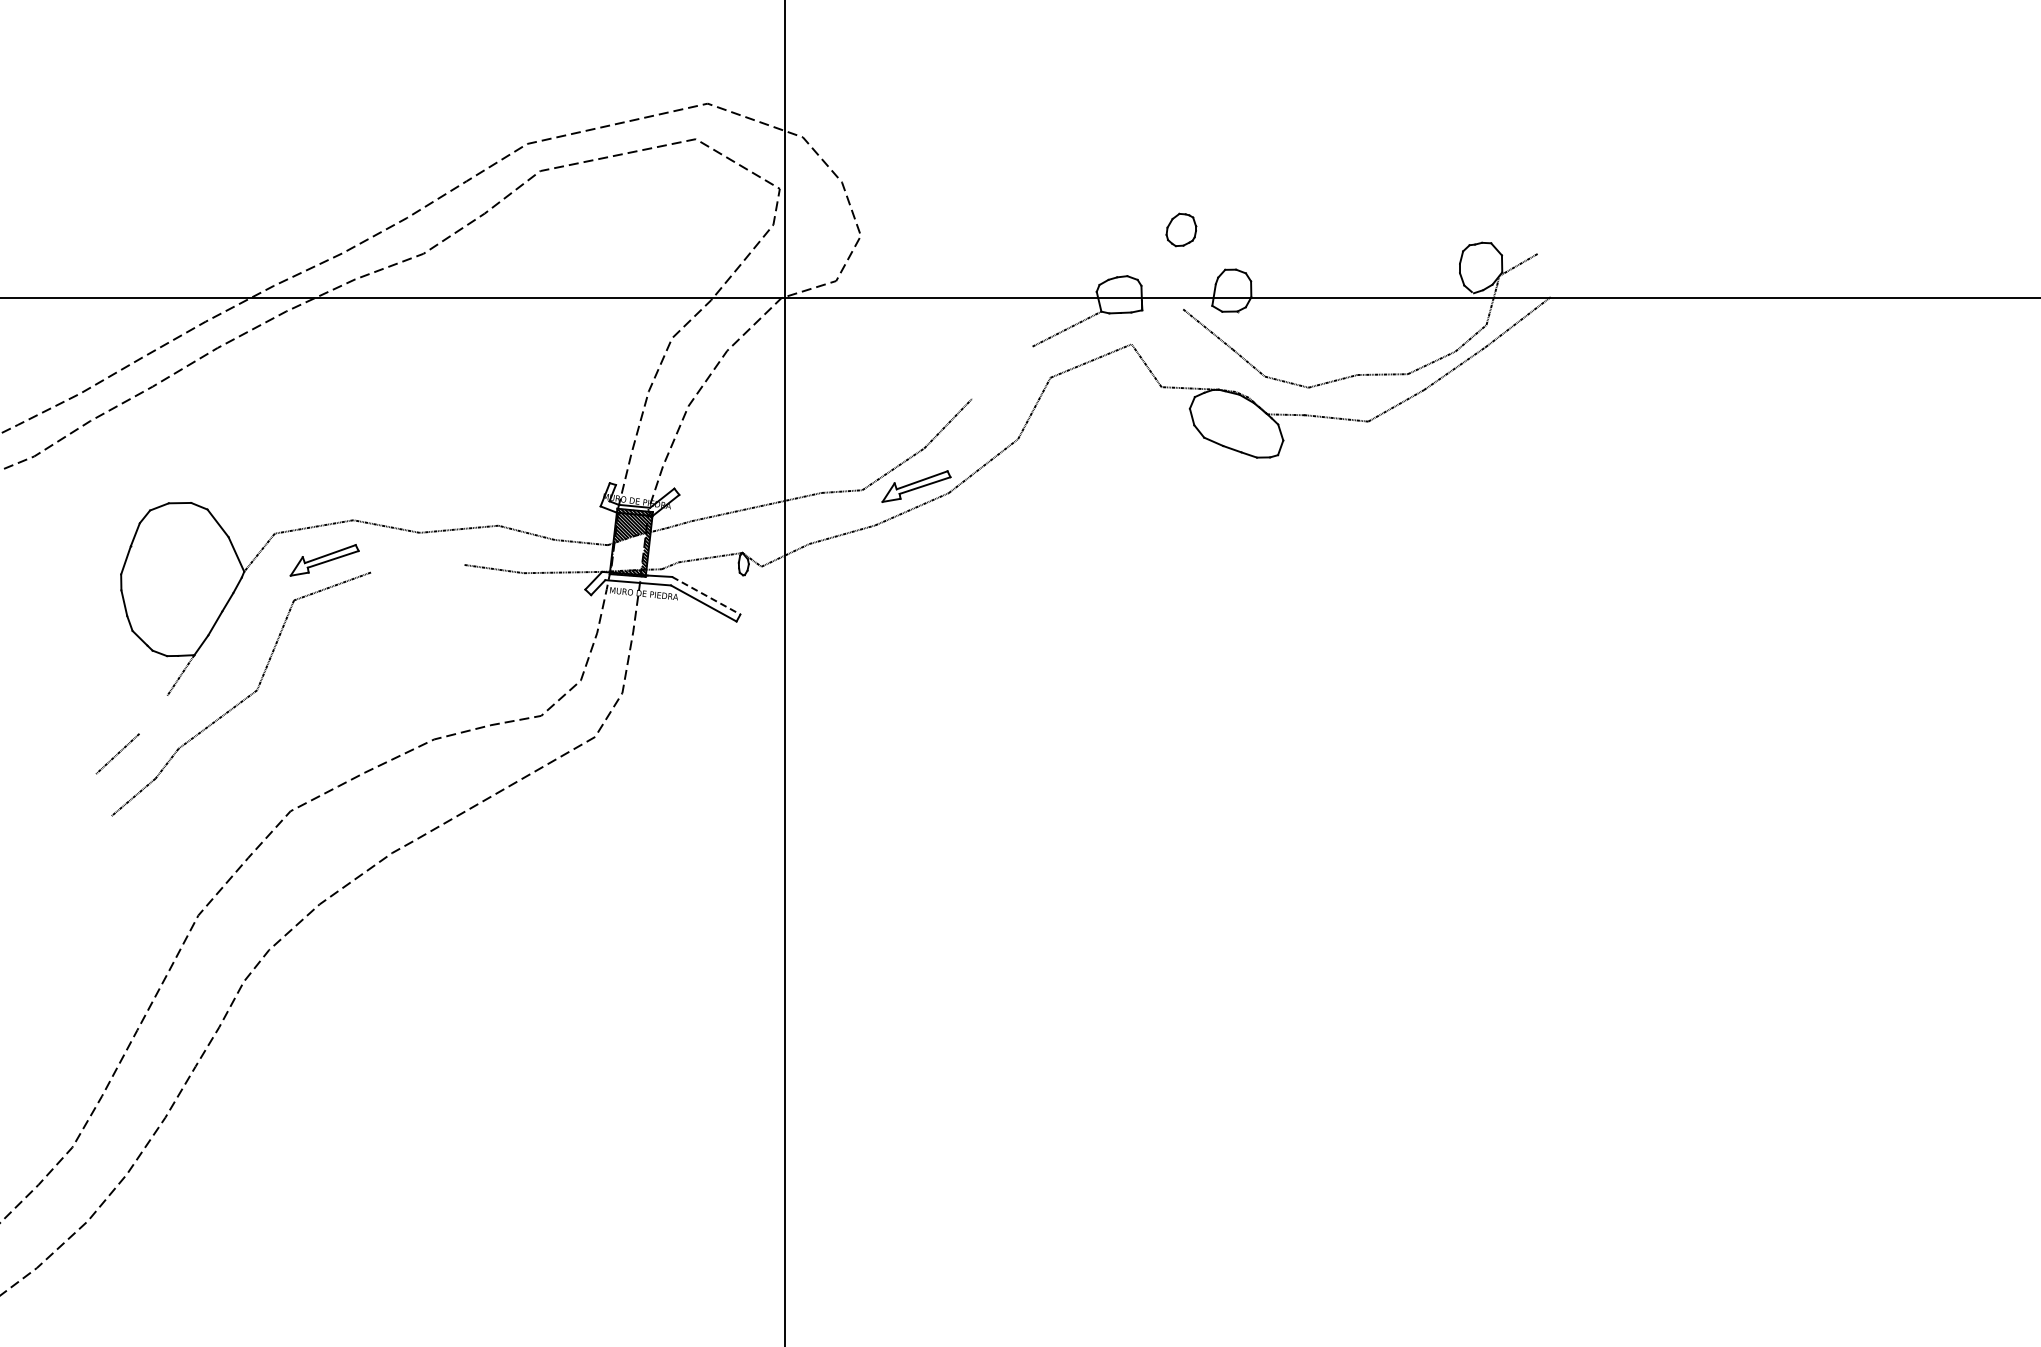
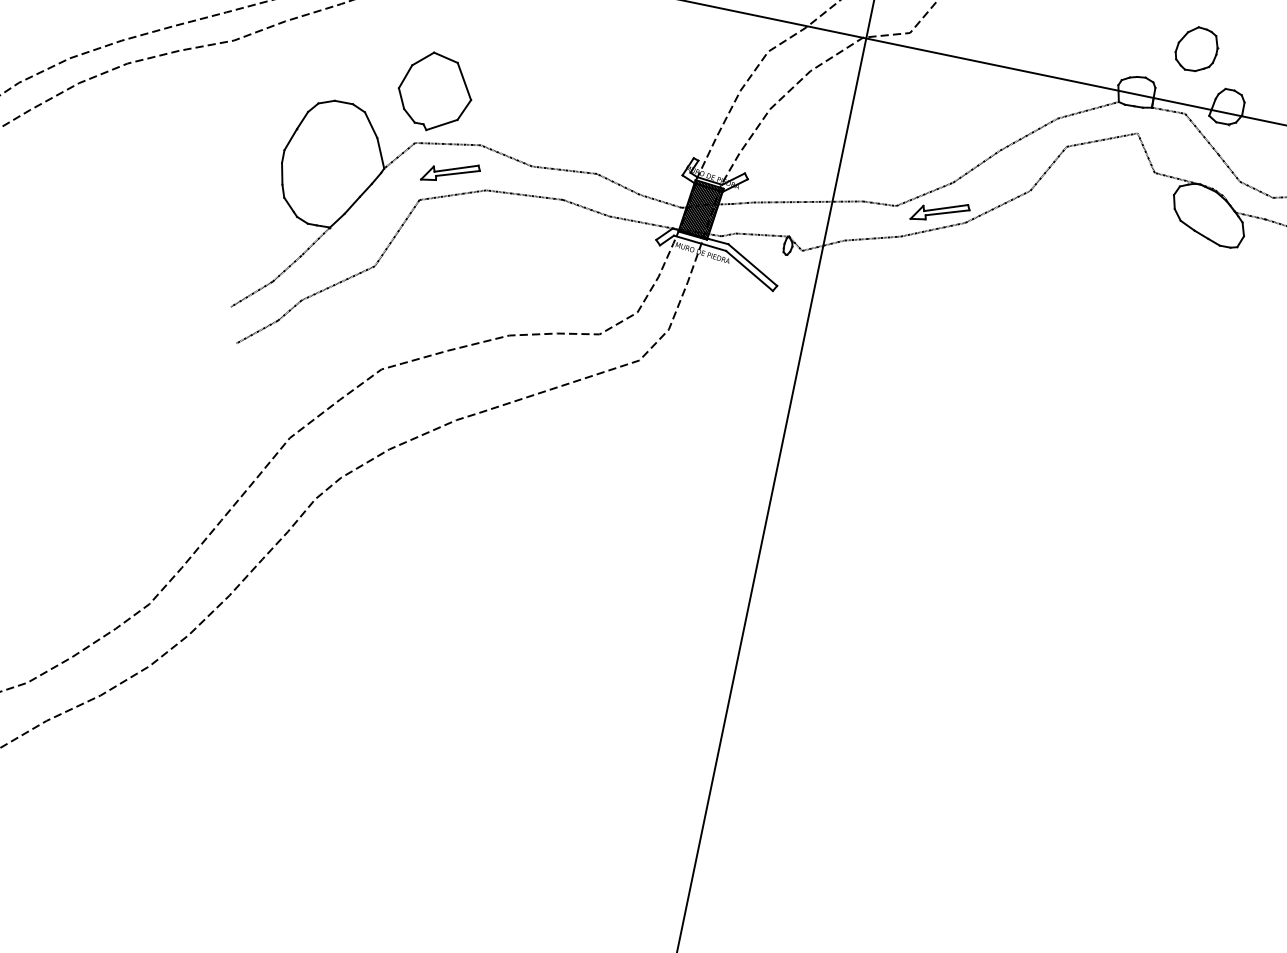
part: (1181, 229) -> (1197, 49), size x1.67
line: (1162, 309) -> (1168, 110), added
line: (1002, 372) -> (1028, 134), added
part: (285, 468) -> (434, 92), added
hatch: (628, 552) -> (697, 217), added
line: (417, 568) -> (524, 194), added
line: (706, 595) -> (752, 264), dashed -> solid
line: (153, 714) -> (287, 268), added

